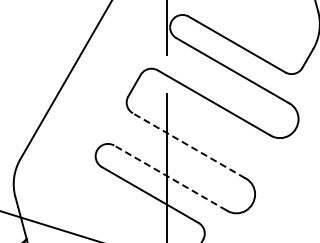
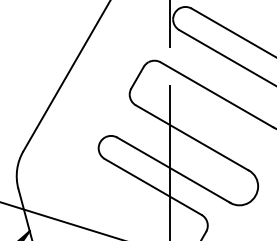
line: (189, 145) -> (192, 137), dashed -> solid
line: (170, 177) -> (173, 169), dashed -> solid

